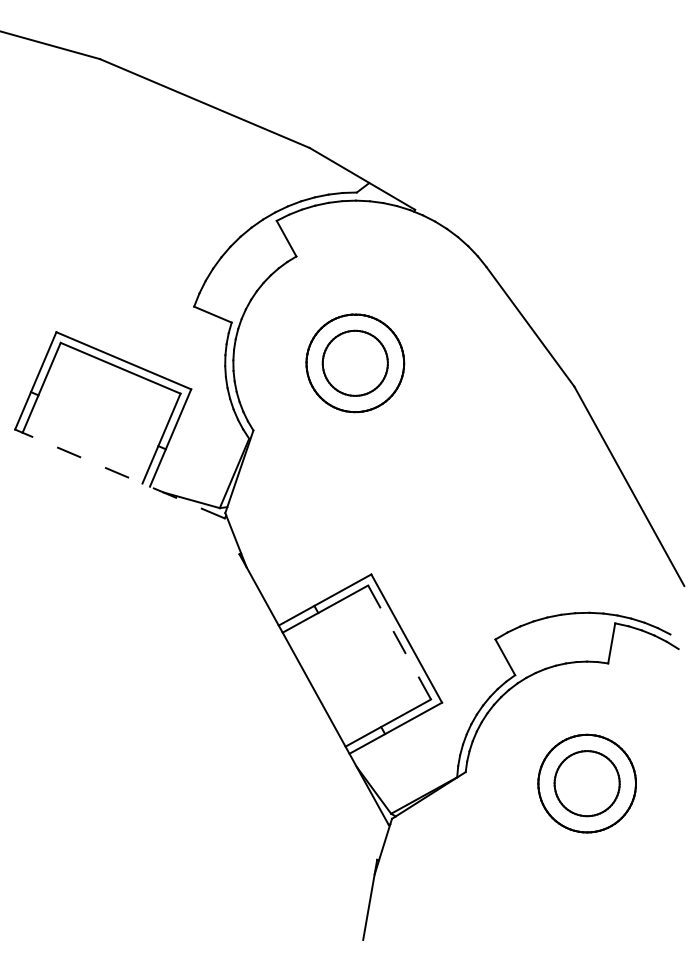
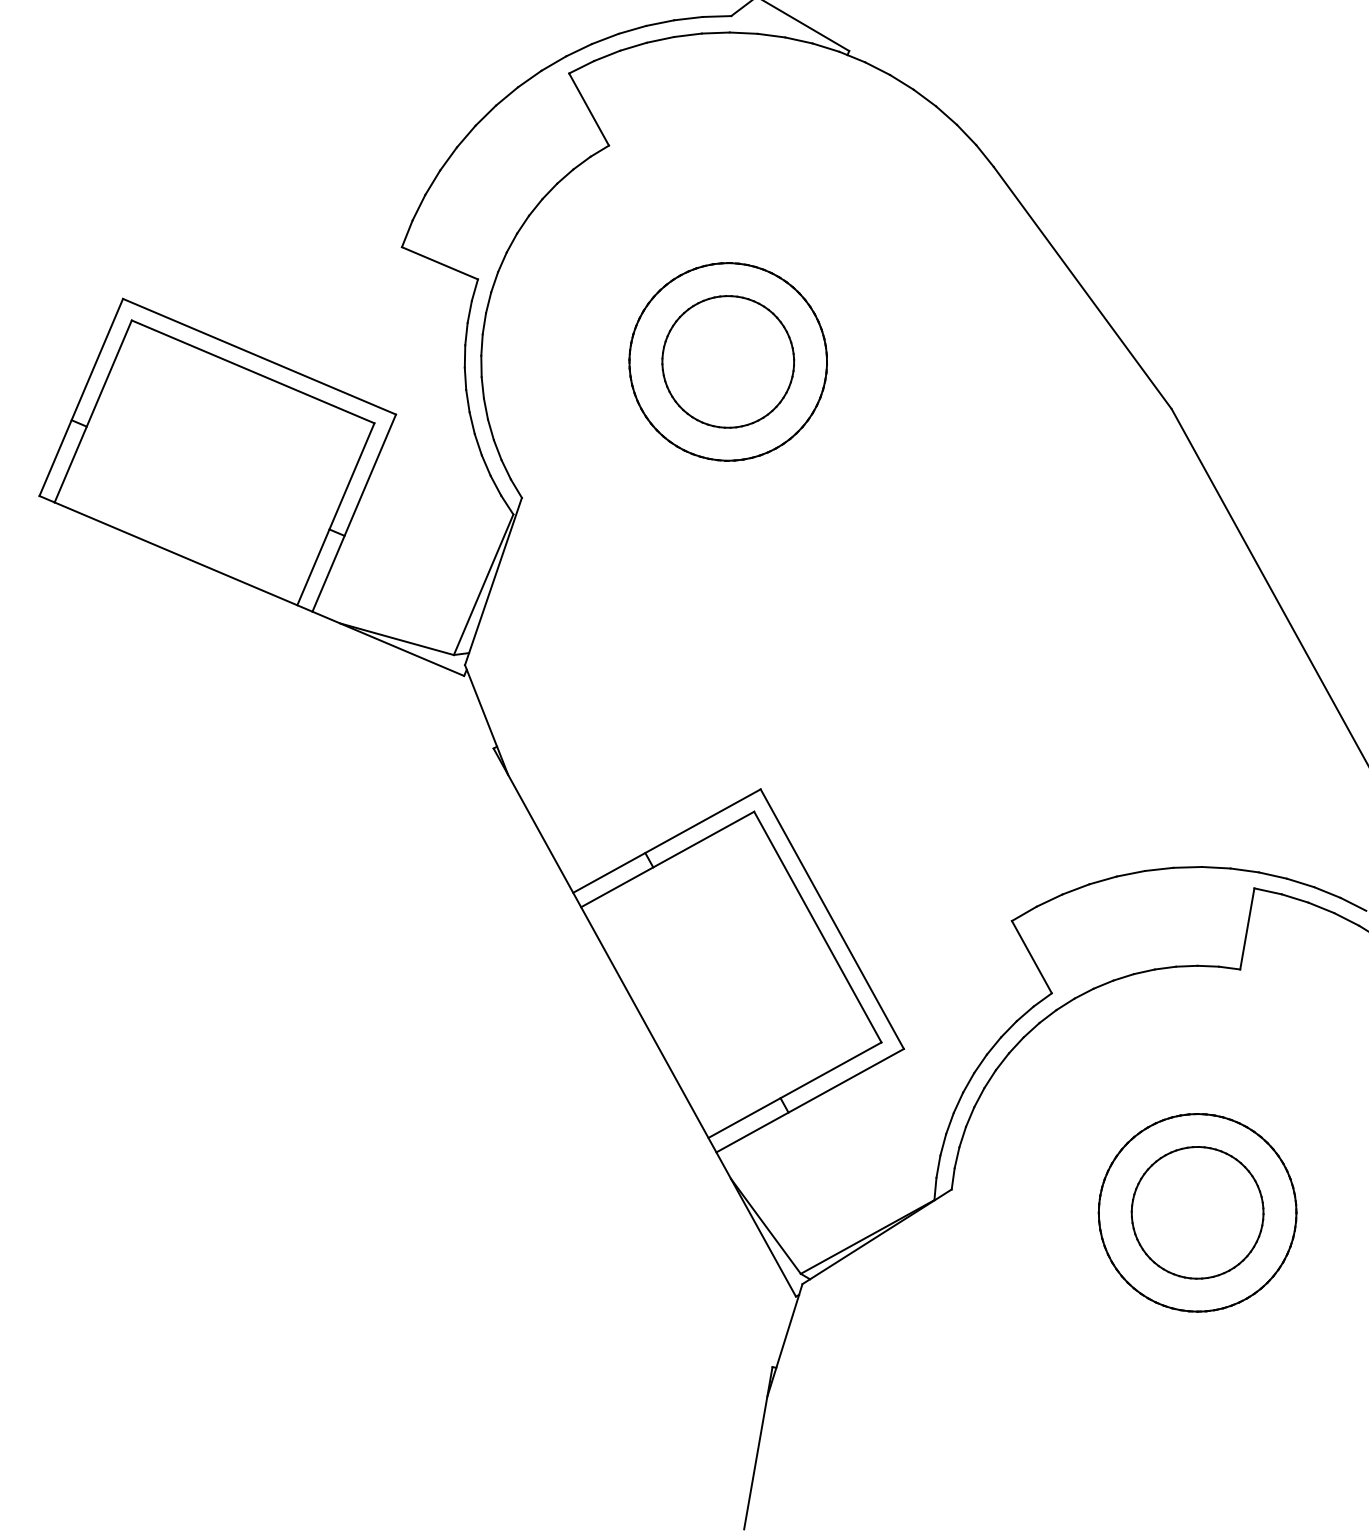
line: (123, 475) -> (258, 588), dashed -> solid
line: (399, 642) -> (817, 927), dashed -> solid

